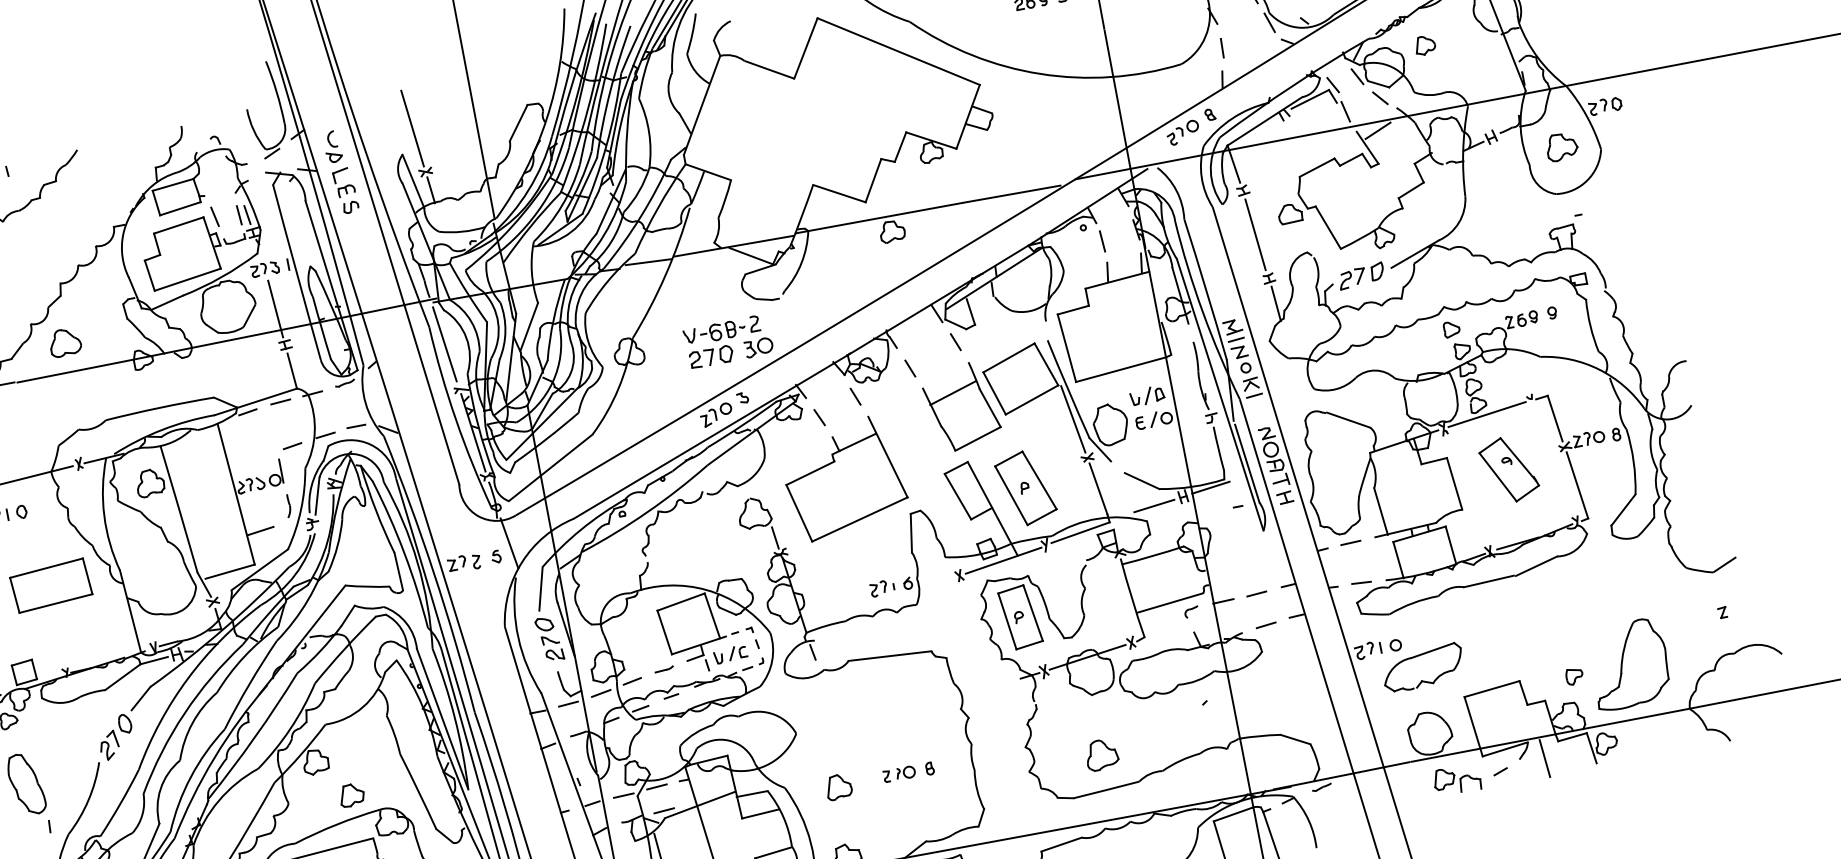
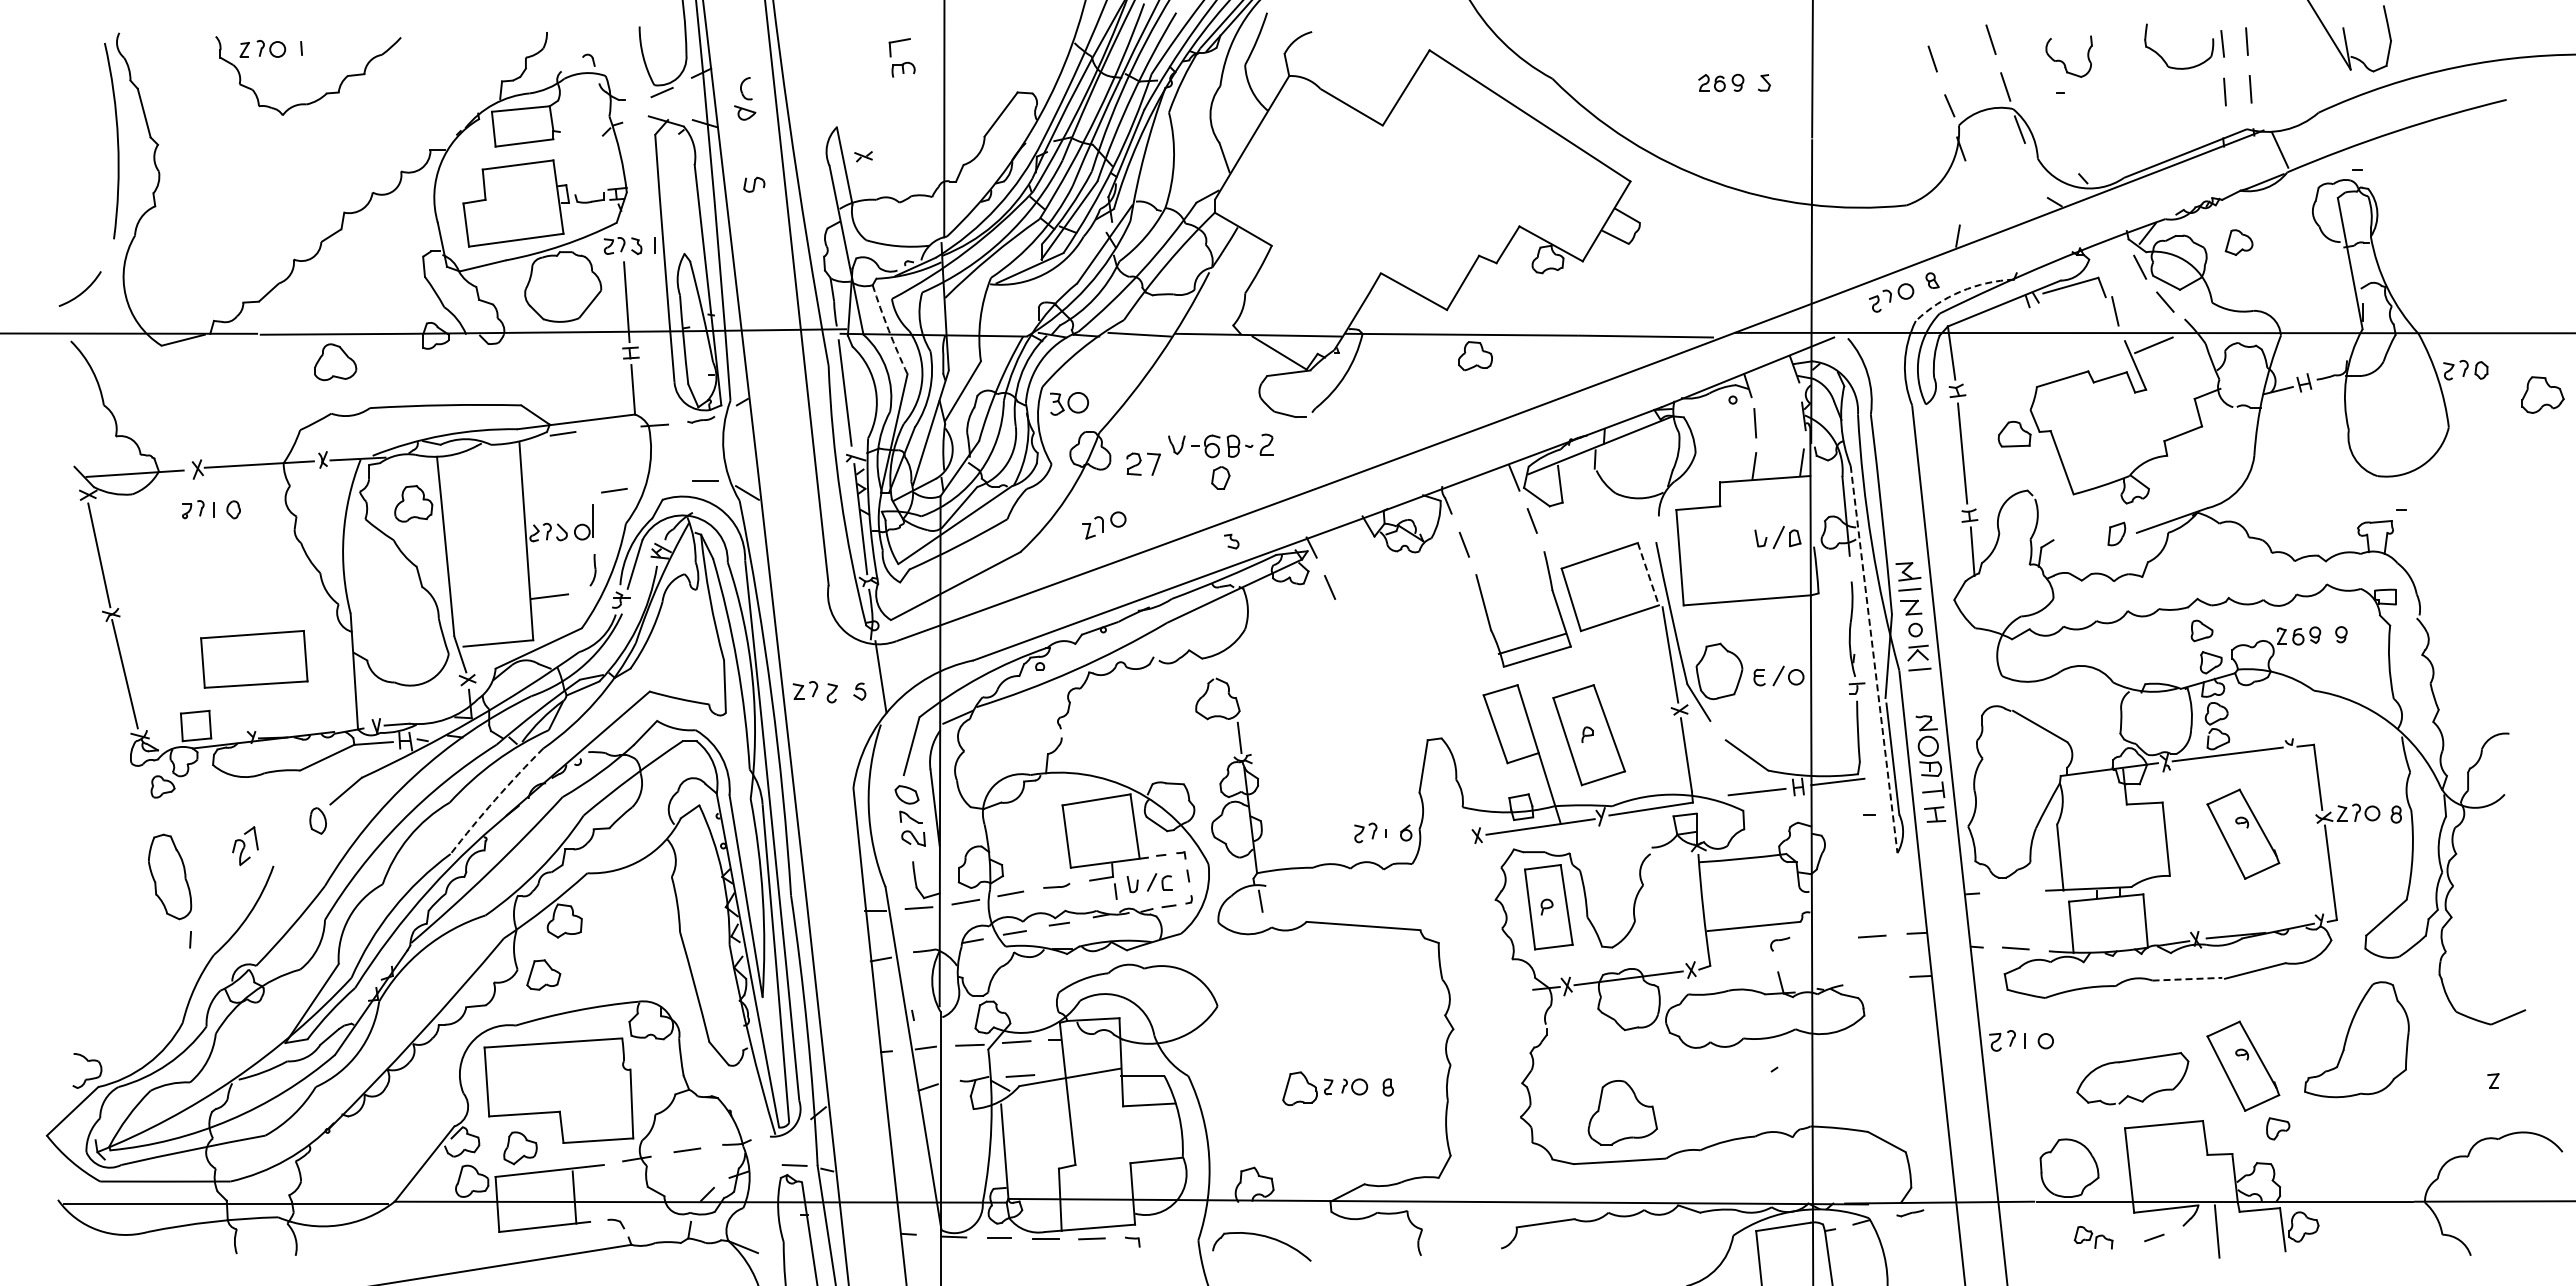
line: (1269, 22) -> (2035, 172), removed
line: (1222, 48) -> (1965, 194), removed
line: (1333, 85) -> (2105, 272), removed
arc: (1232, 118) -> (1961, 291), solid -> dashed
line: (412, 128) -> (856, 94), removed
part: (1561, 146) -> (2542, 394), moved
part: (343, 182) -> (901, 57), moved
line: (431, 190) -> (866, 182), removed
line: (238, 215) -> (601, 166), removed
line: (247, 215) -> (612, 168), removed
line: (214, 216) -> (568, 162), removed
part: (1352, 278) -> (2081, 537), removed
arc: (467, 293) -> (888, 330), solid -> dashed
part: (65, 342) -> (335, 362), moved
part: (758, 347) -> (1069, 403), moved
part: (702, 358) -> (1143, 463), moved
line: (1046, 364) -> (1648, 574), solid -> dashed
line: (952, 393) -> (1531, 643), moved
line: (1220, 394) -> (1874, 659), solid -> dashed
line: (855, 396) -> (1383, 568), removed
part: (1147, 396) -> (1777, 537), moved
line: (280, 402) -> (609, 428), removed
part: (716, 414) -> (1104, 525), moved
line: (325, 435) -> (661, 484), removed
part: (844, 478) -> (1347, 675), removed
line: (1350, 542) -> (2011, 891), removed
line: (1489, 581) -> (2187, 979), solid -> dashed
part: (51, 585) -> (254, 659), moved
line: (1223, 601) -> (1825, 937), removed
line: (1265, 624) -> (1876, 980), removed
part: (1541, 635) -> (2243, 1065), added
part: (1420, 655) -> (2132, 1061), moved
part: (1629, 664) -> (2356, 1039), moved
arc: (249, 684) -> (495, 799), solid -> dashed
part: (109, 745) -> (245, 846), moved
part: (1101, 754) -> (1622, 1112), size x1.6
part: (1456, 779) -> (2093, 1237), size x0.6
part: (838, 786) -> (1299, 1088), moved
part: (351, 794) -> (543, 974), moved

